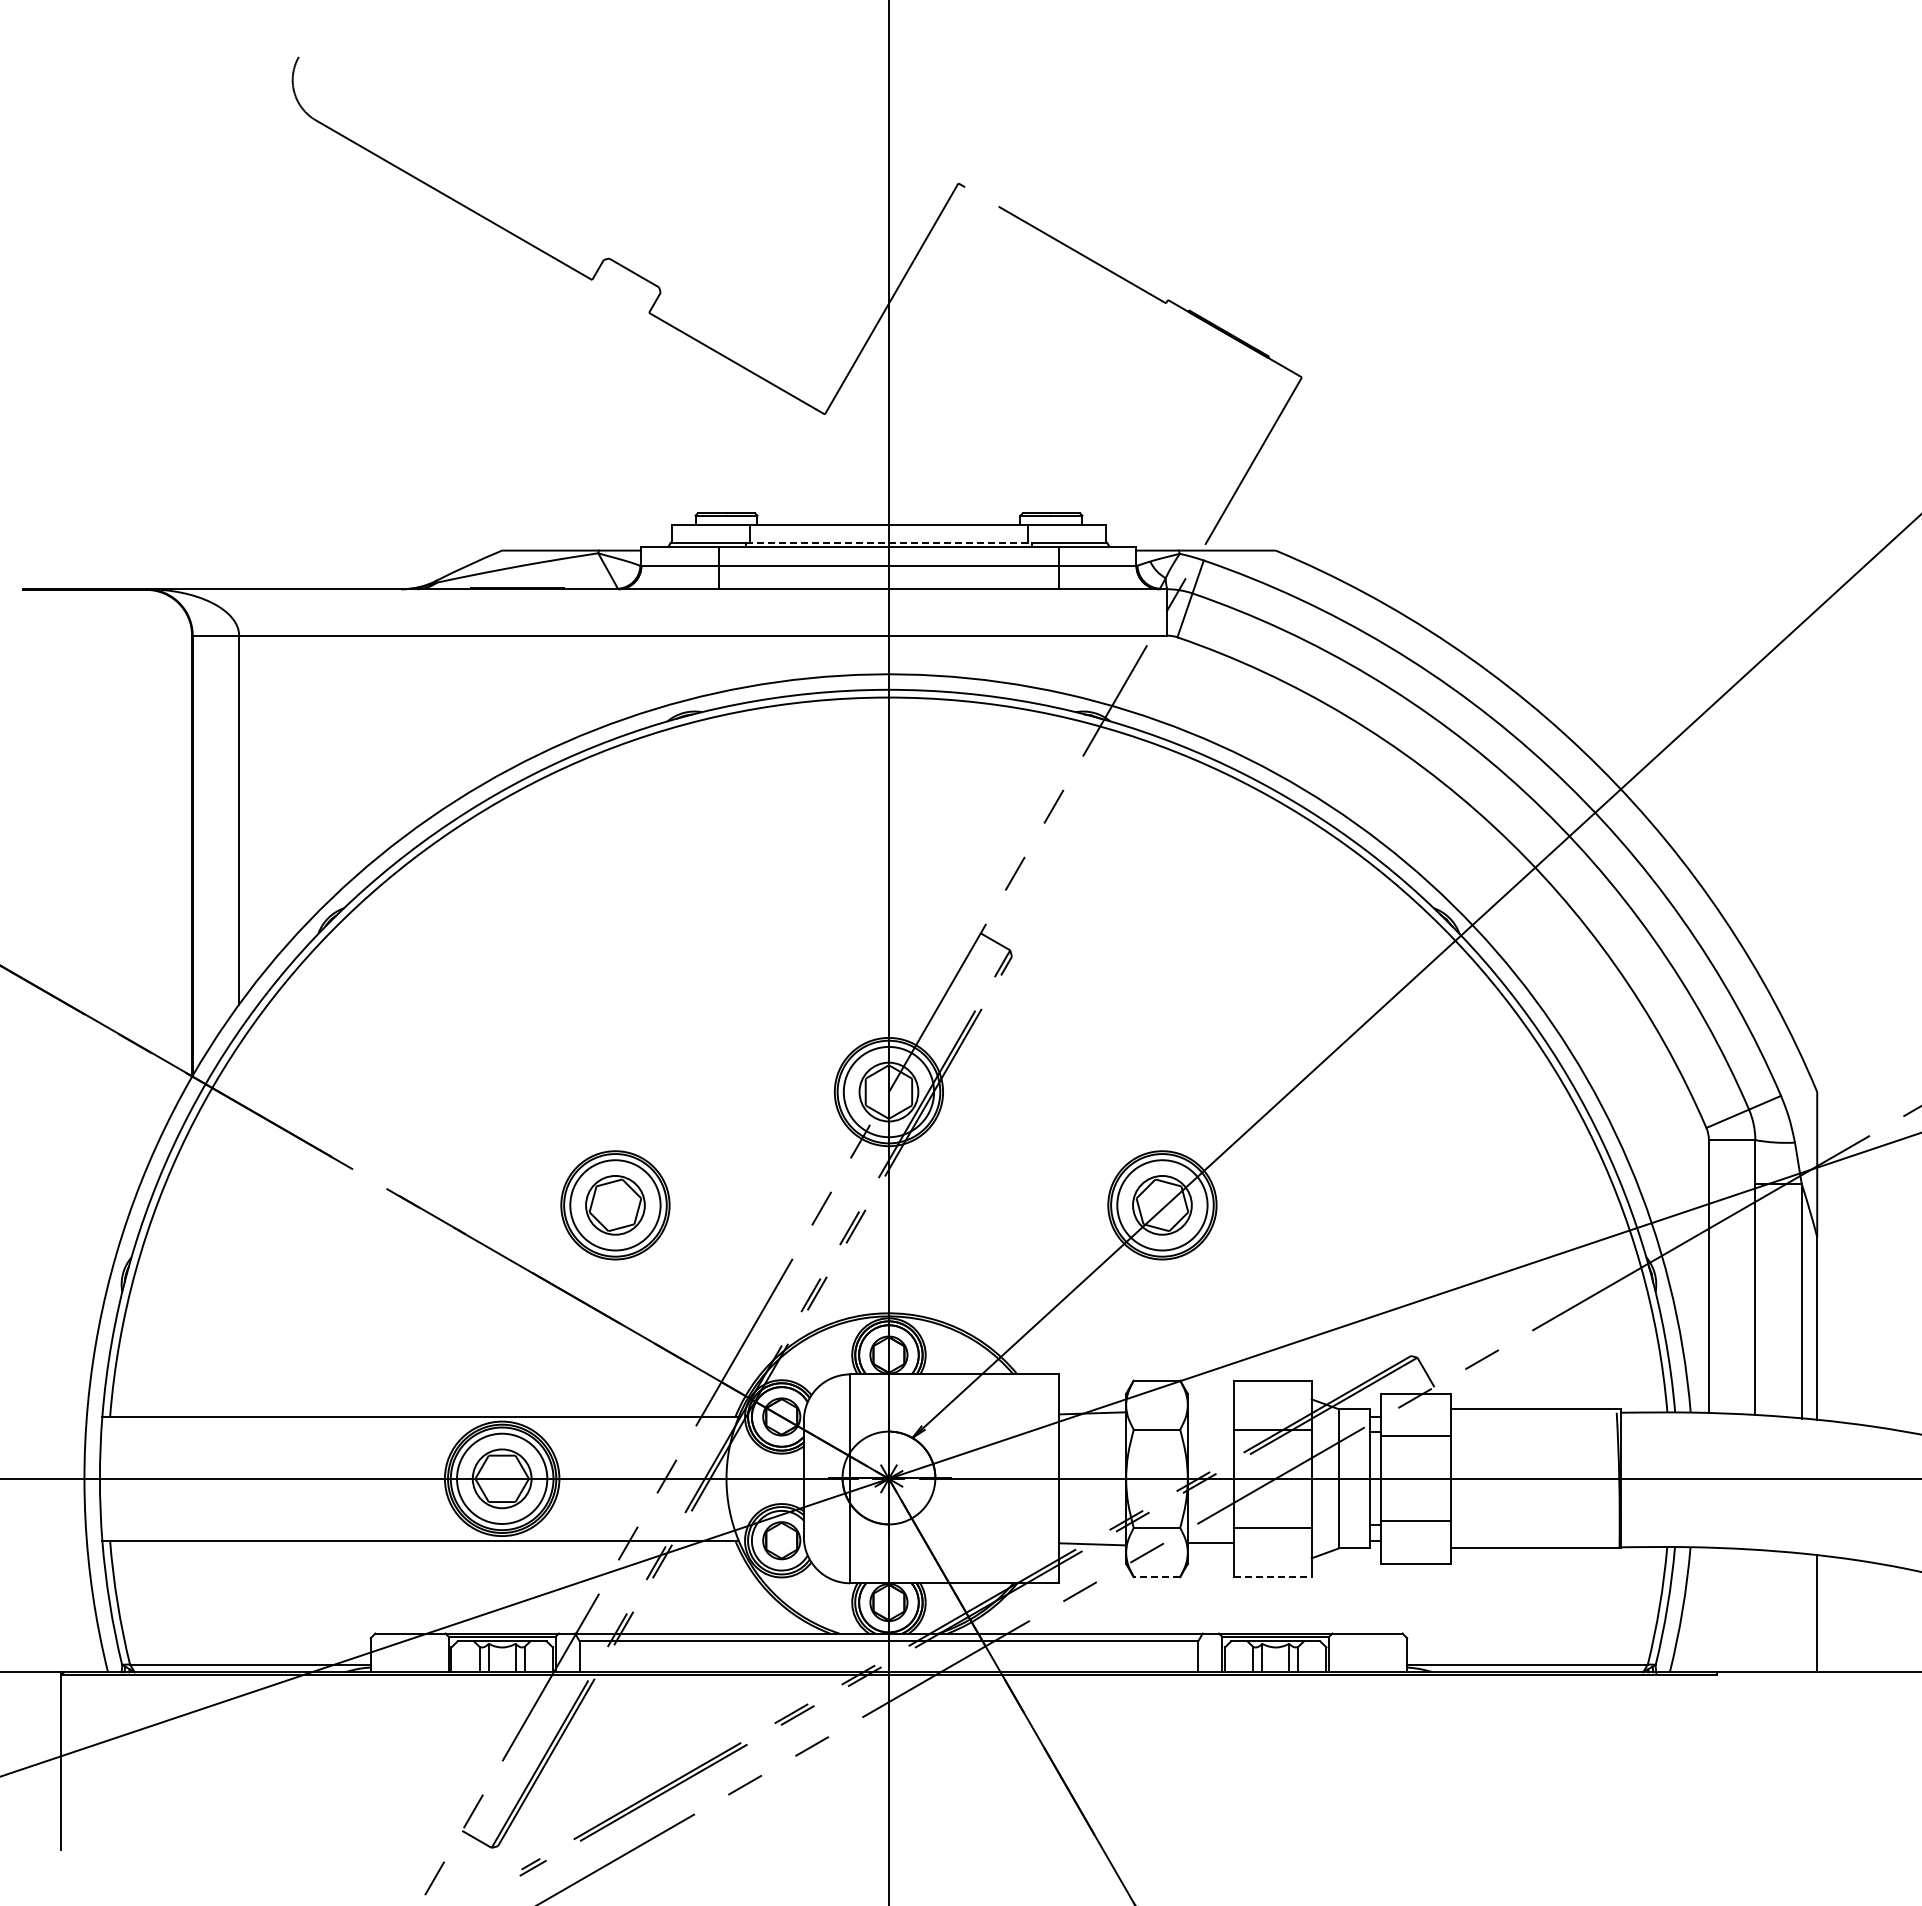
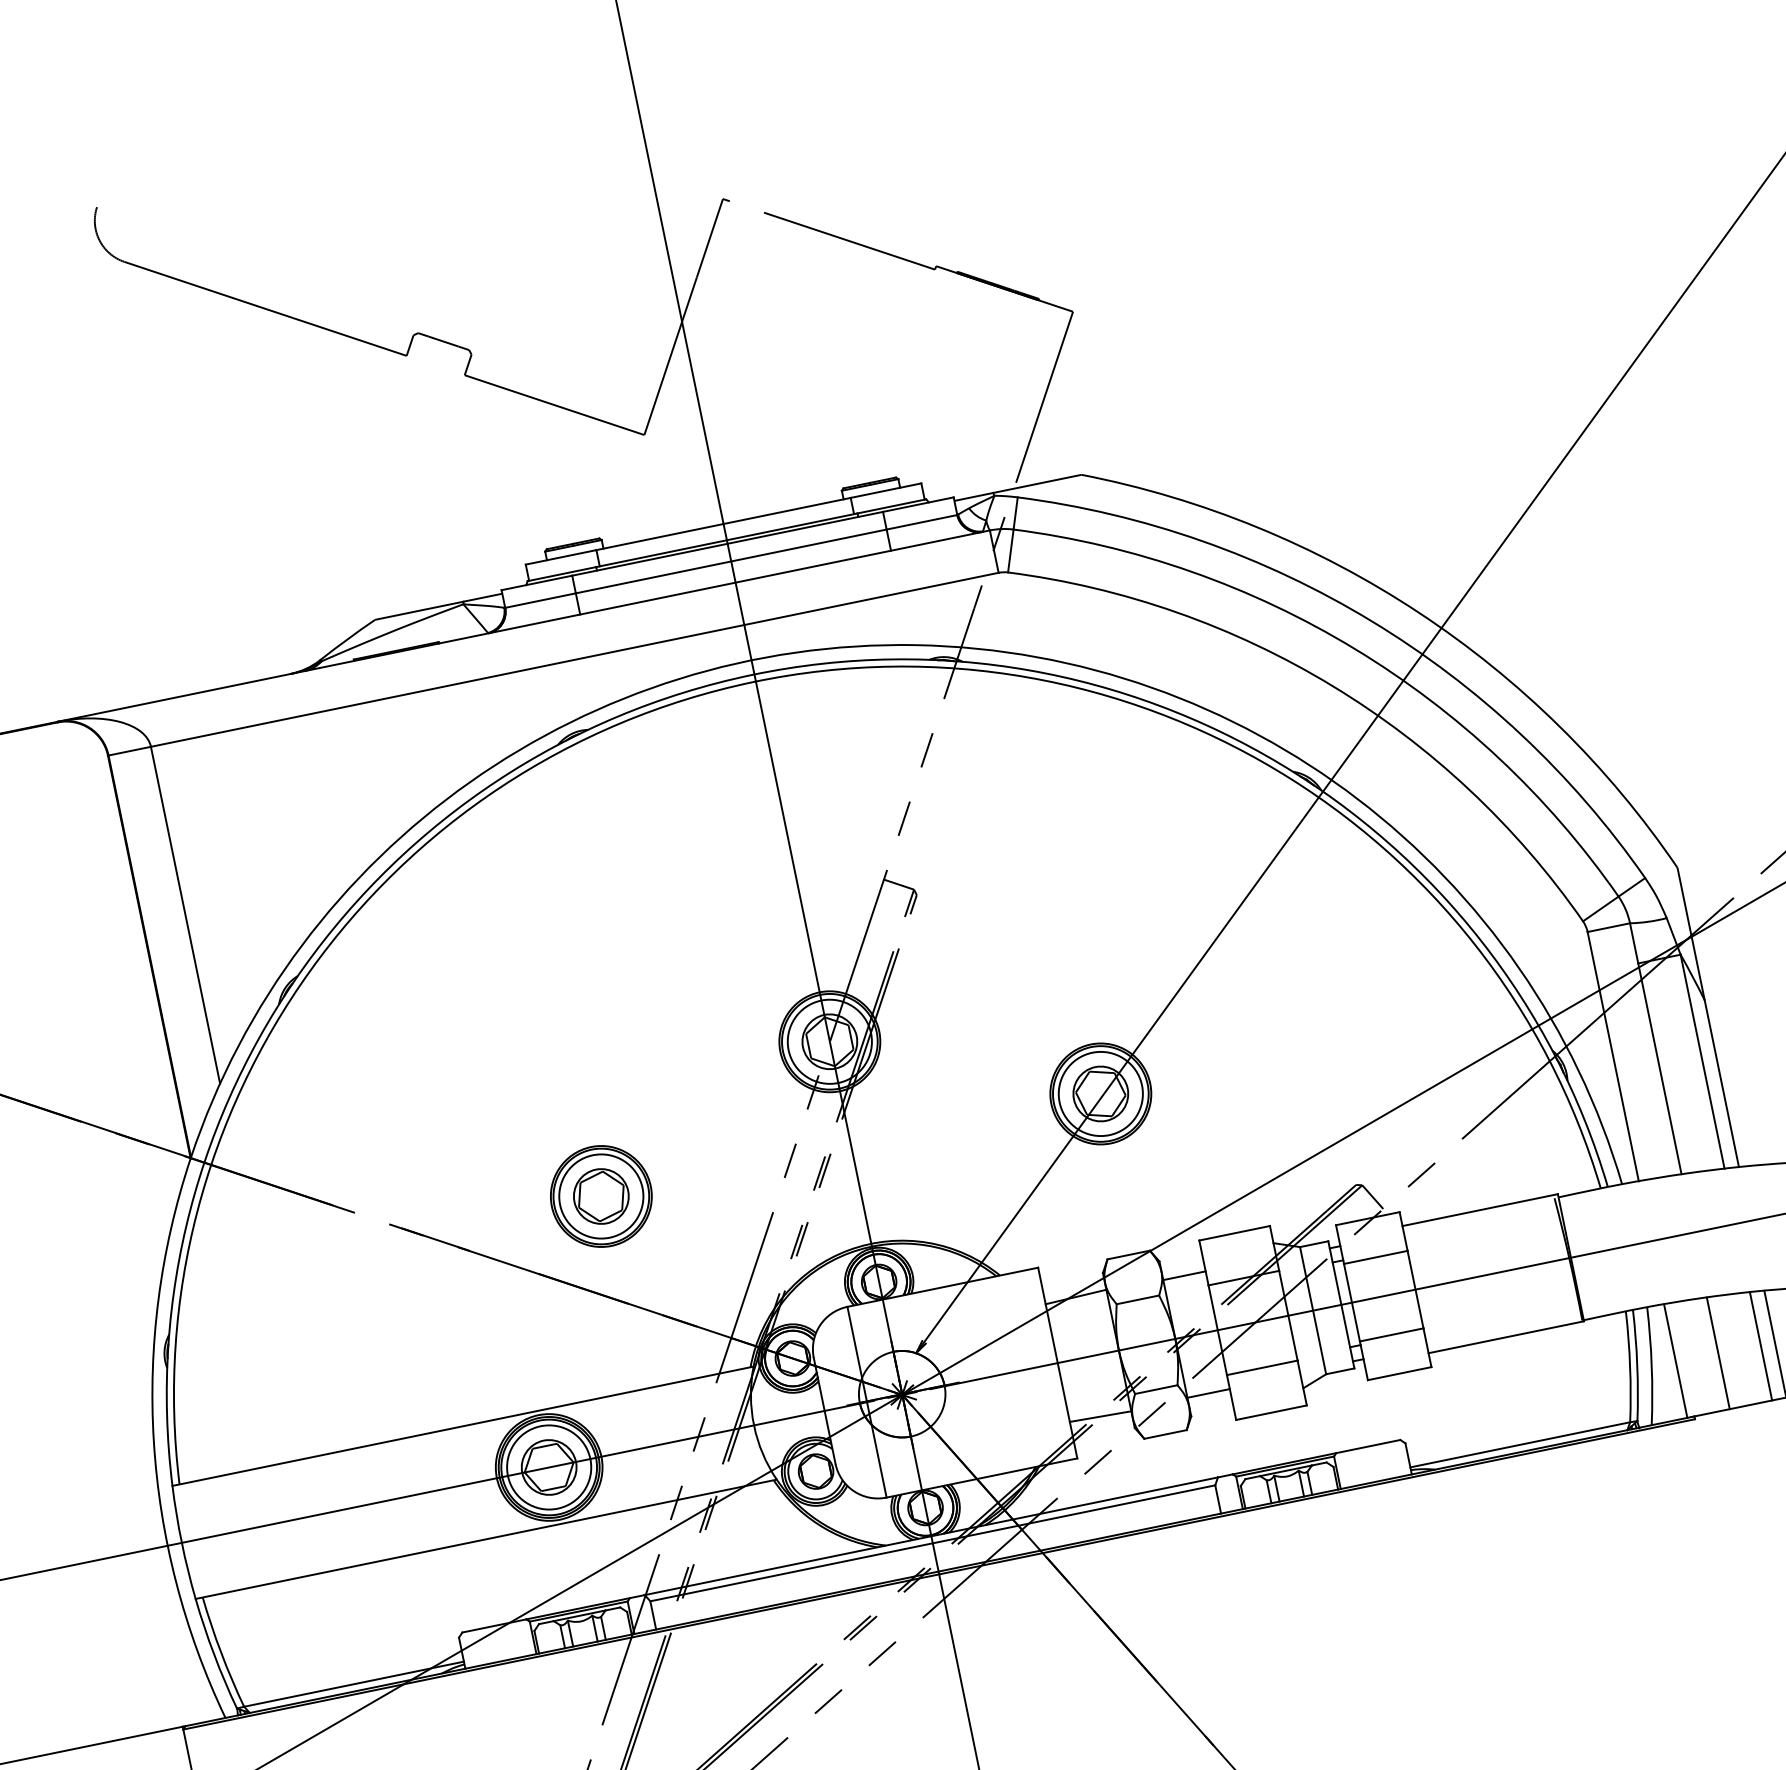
line: (889, 542) -> (727, 539), dashed -> solid
line: (1210, 1414) -> (1183, 1275), added
line: (1156, 1577) -> (1165, 1434), dashed -> solid
line: (1273, 1577) -> (1272, 1412), dashed -> solid
line: (1708, 1609) -> (1675, 1360), added
line: (1755, 1610) -> (1718, 1352), added
line: (1801, 1612) -> (1760, 1345), added

